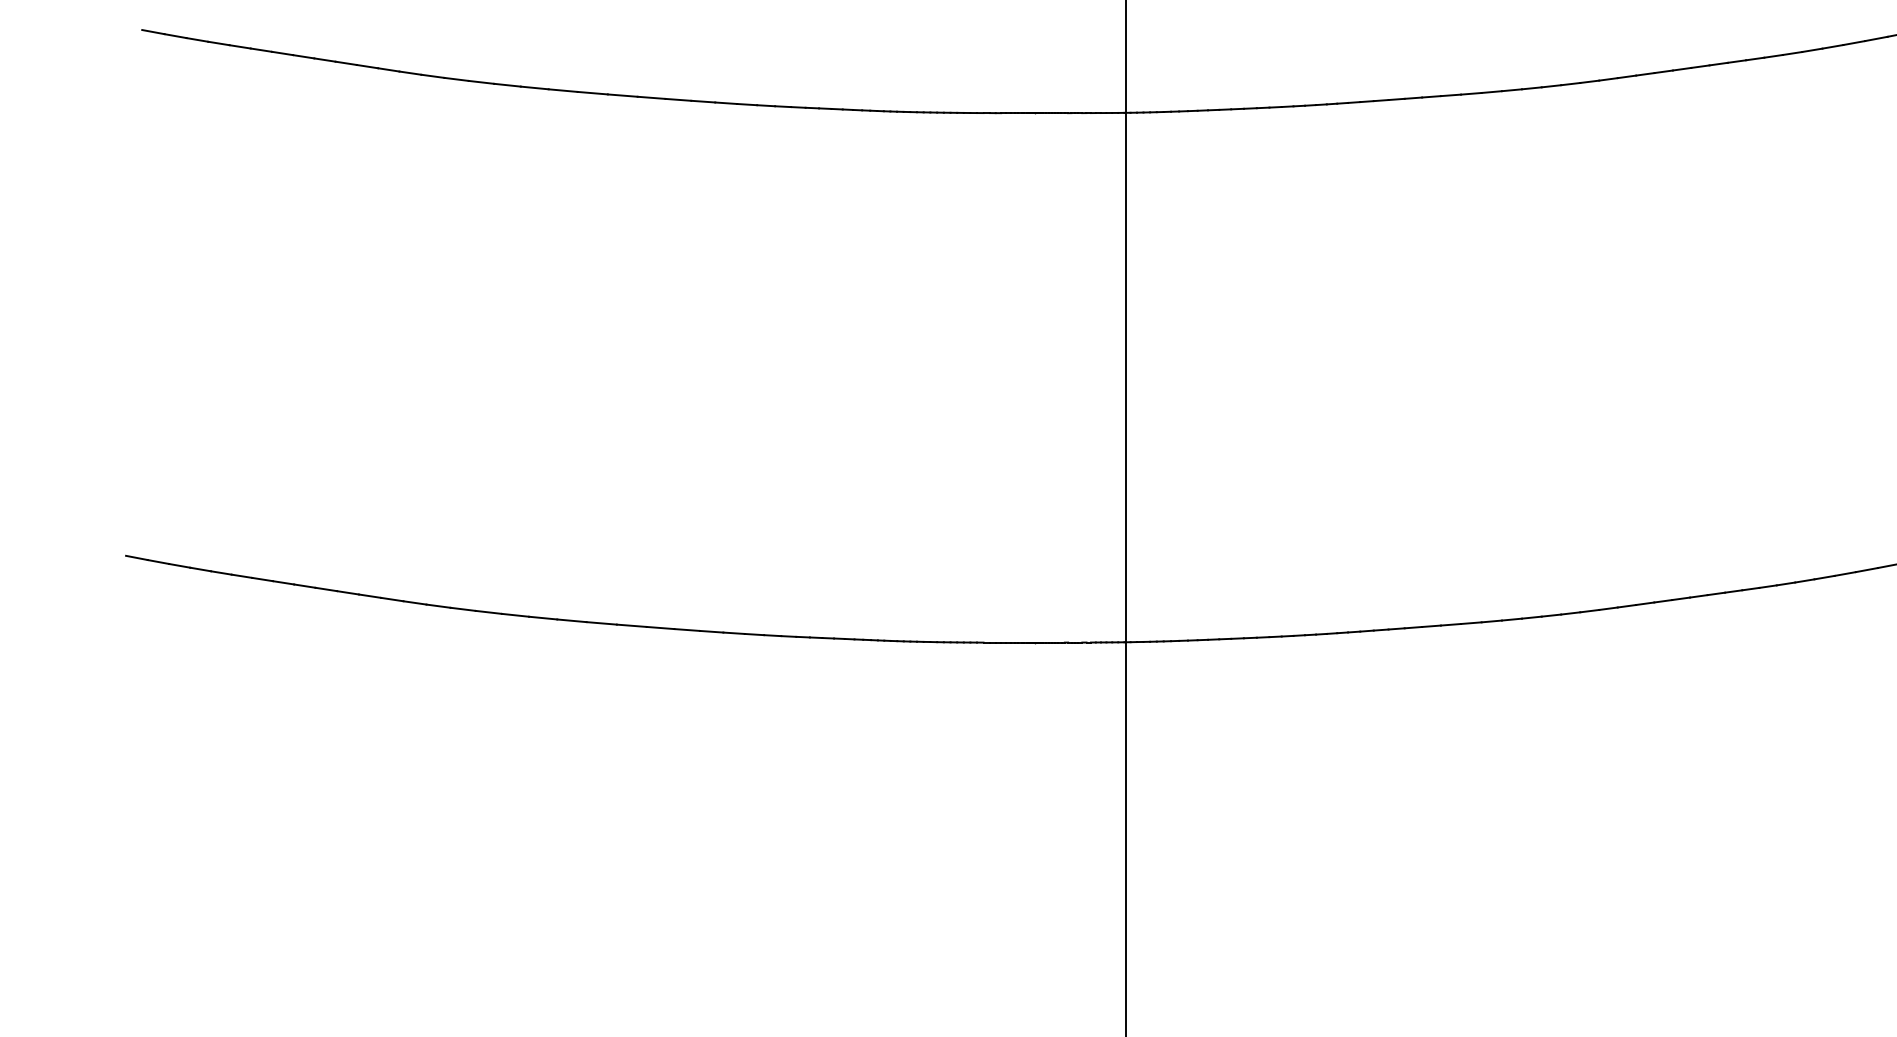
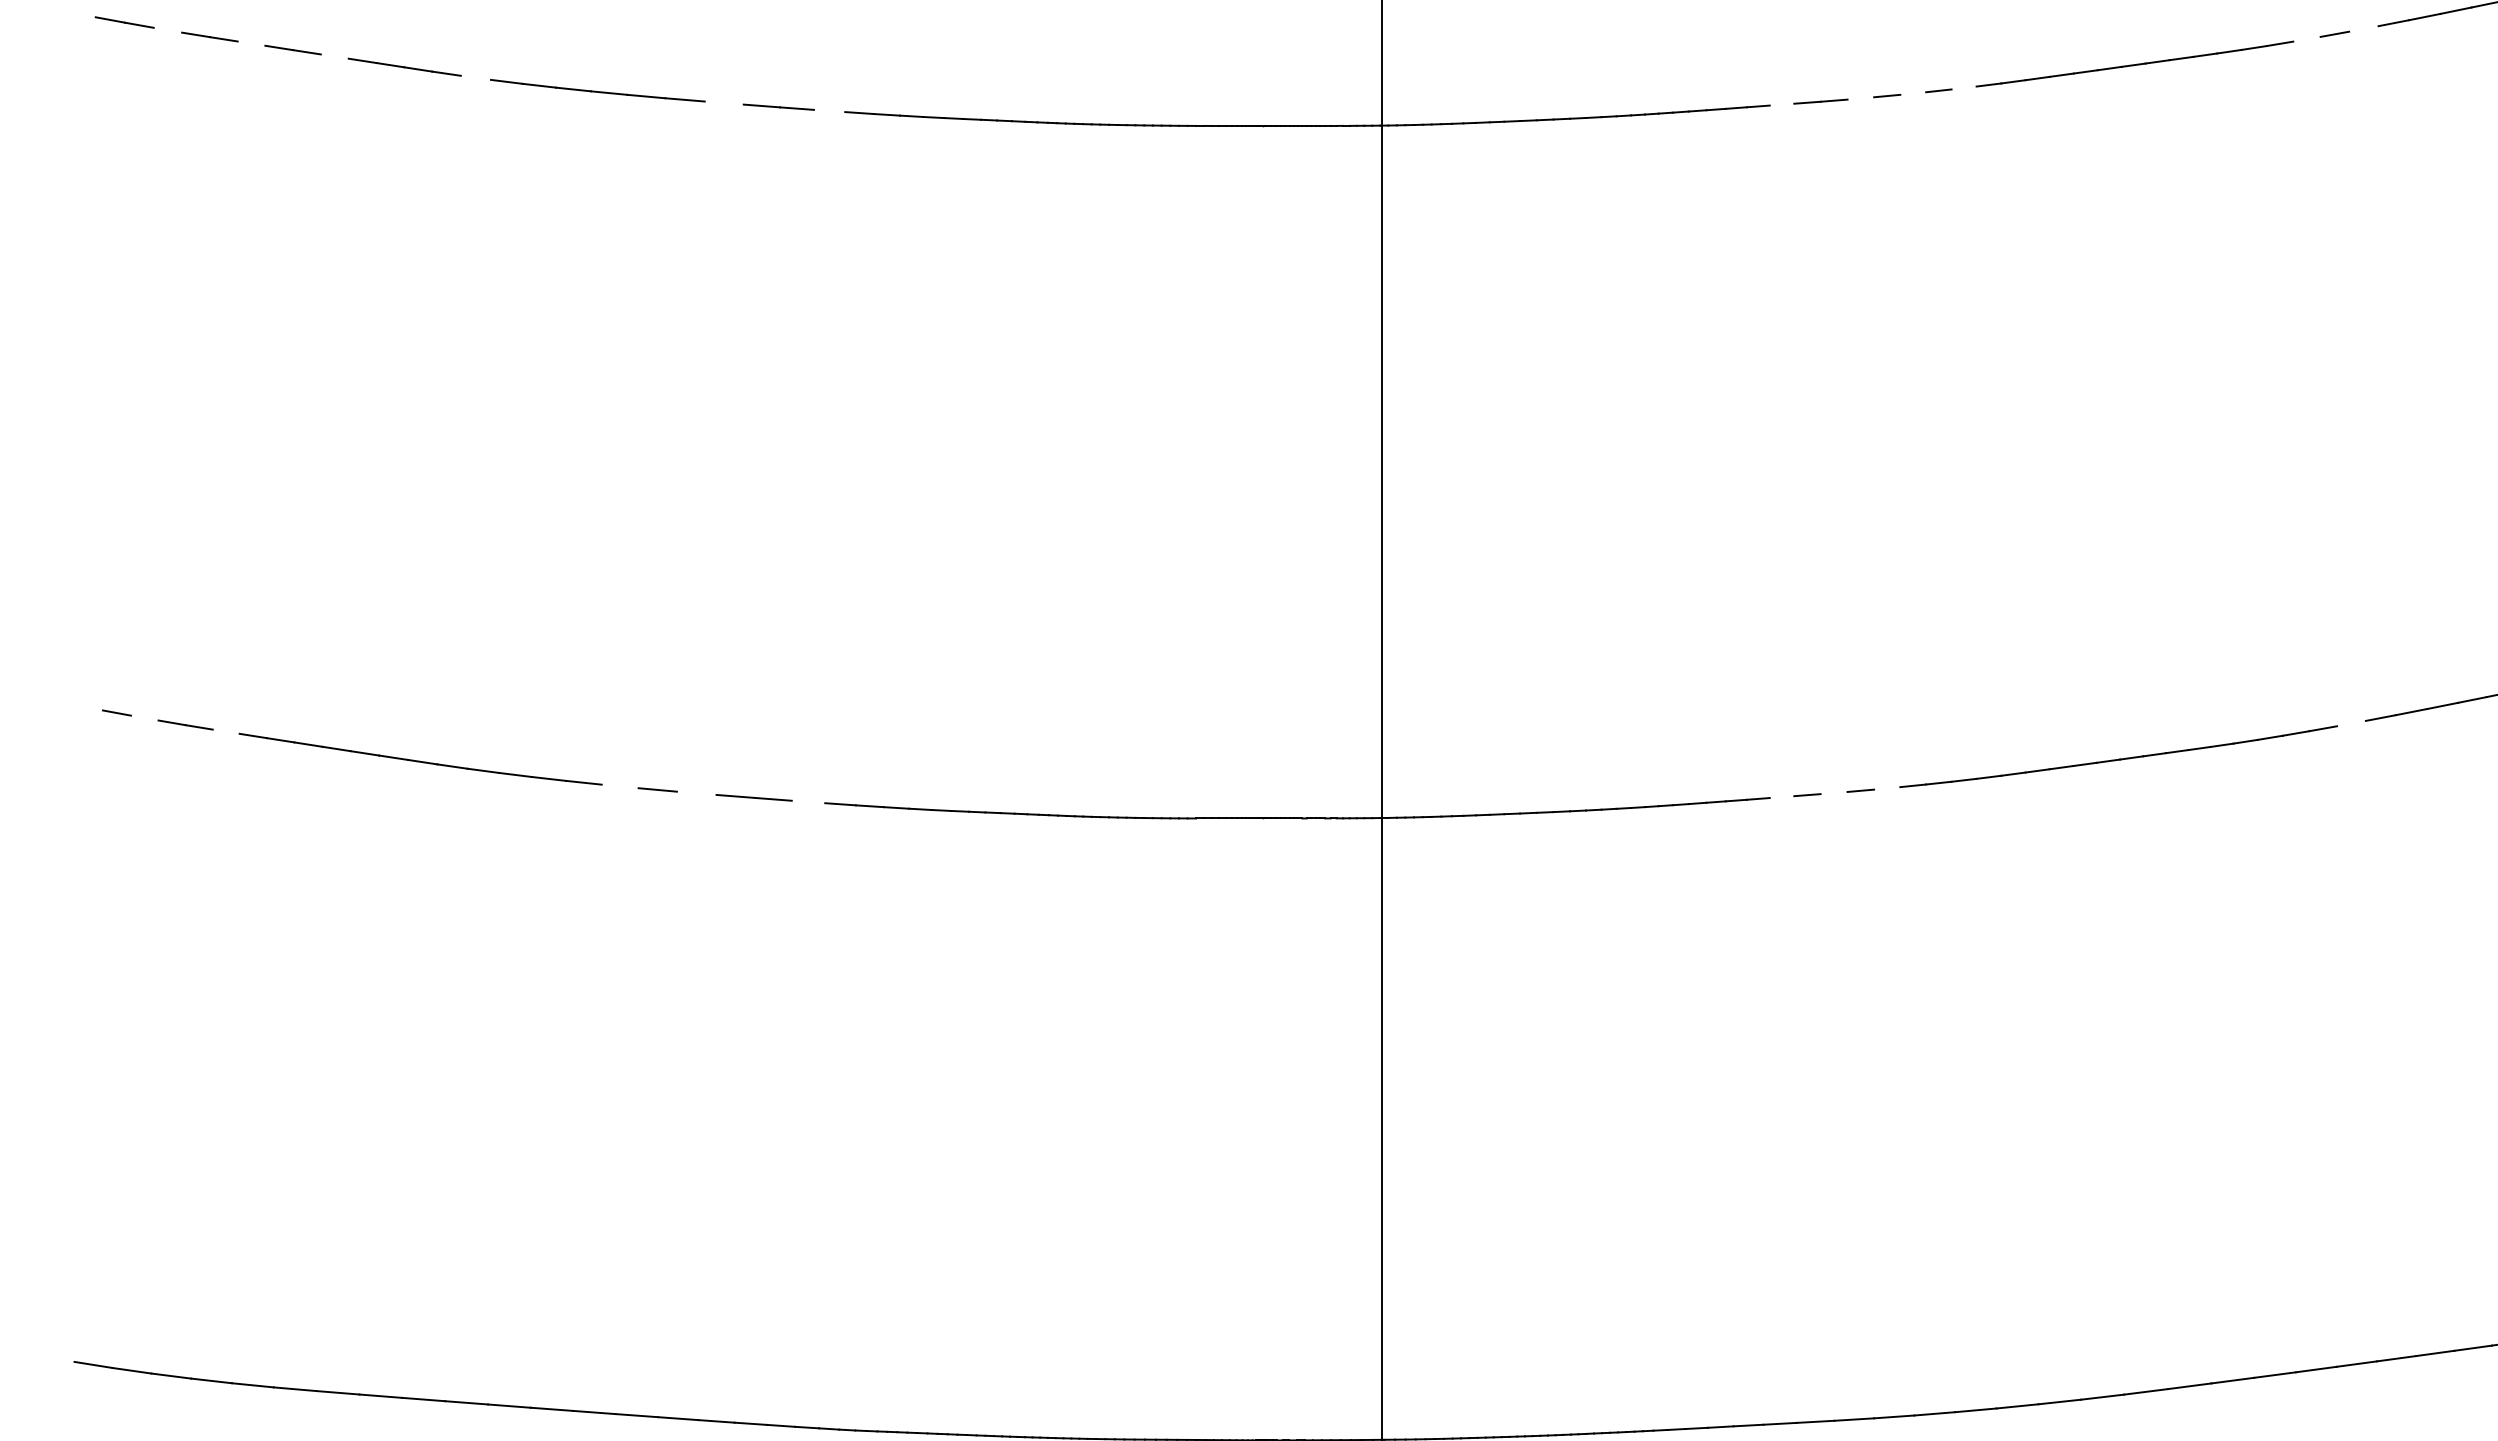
line: (1876, 38) -> (2363, 28), removed
line: (197, 39) -> (167, 29), removed
line: (1832, 46) -> (2306, 38), removed
line: (261, 50) -> (251, 43), removed
line: (324, 60) -> (334, 56), removed
line: (432, 76) -> (475, 77), removed
line: (1570, 83) -> (1963, 87), removed
line: (1532, 88) -> (1913, 93), removed
line: (1491, 92) -> (1860, 98), removed
line: (622, 95) -> (723, 102), removed
line: (1431, 96) -> (1781, 104), removed
line: (703, 101) -> (829, 110), removed
line: (136, 557) -> (88, 707), removed
line: (179, 565) -> (144, 717), removed
line: (1866, 569) -> (2351, 723), removed
line: (241, 576) -> (225, 731), removed
line: (542, 618) -> (619, 786), removed
line: (1512, 619) -> (1887, 788), removed
line: (601, 622) -> (696, 792), removed
line: (1470, 622) -> (1833, 792), removed
line: (1431, 626) -> (1781, 797), removed
line: (687, 629) -> (808, 801), removed

